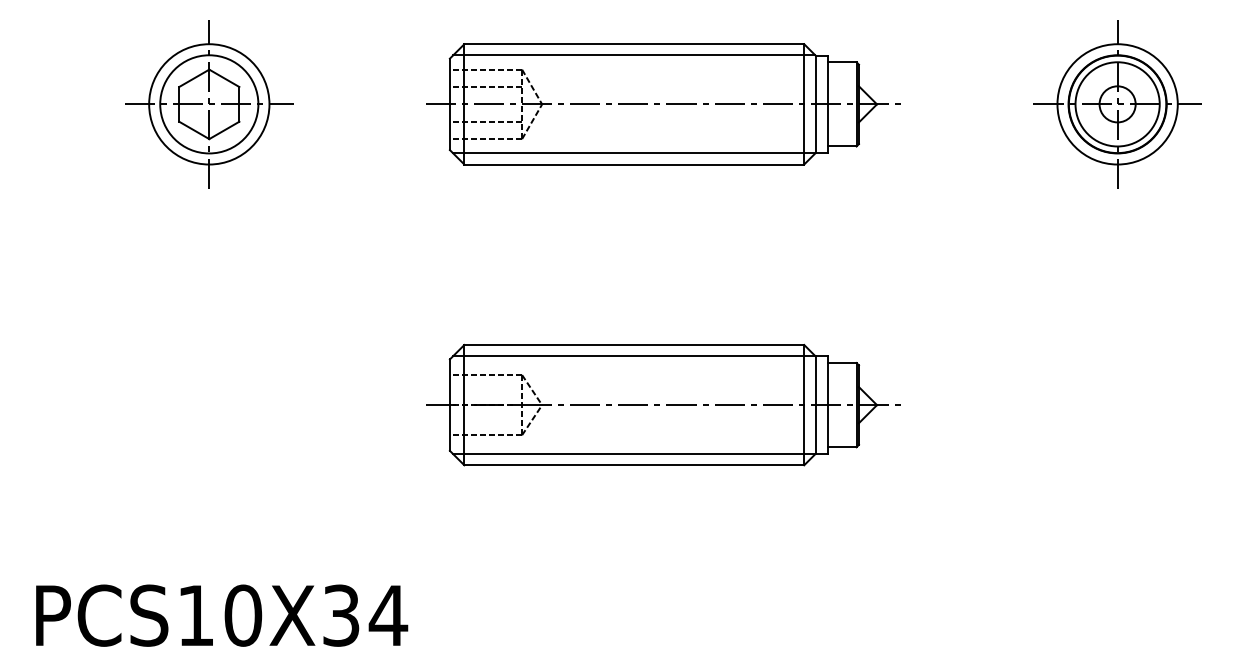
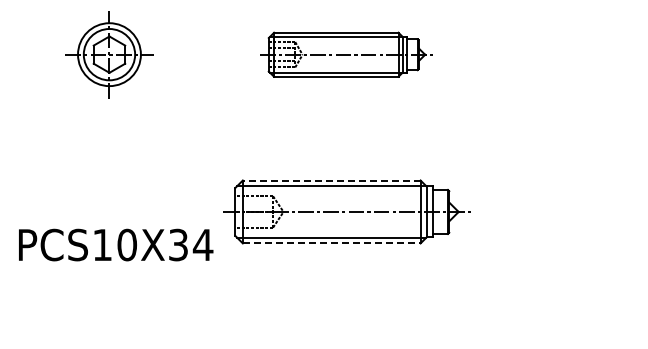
part: (662, 104) -> (346, 54), size x0.7
part: (1117, 104) -> (584, 54), removed
line: (633, 344) -> (331, 180), solid -> dashed
line: (633, 465) -> (331, 243), solid -> dashed
text: (222, 614) -> (116, 244), moved

